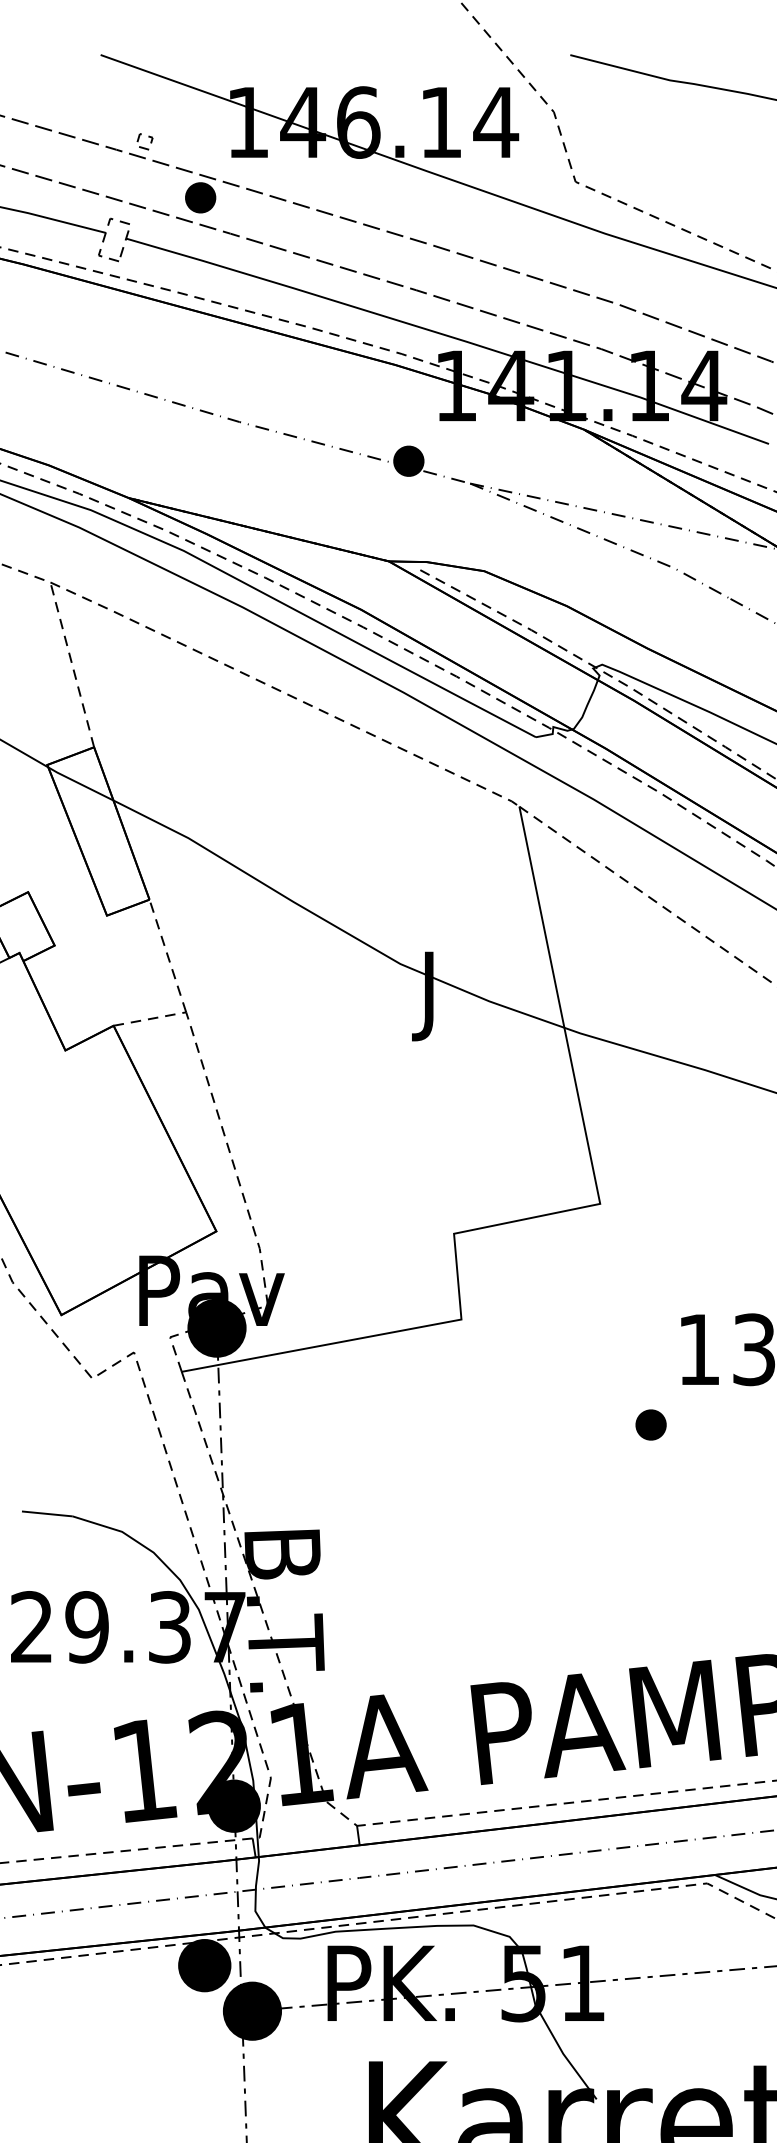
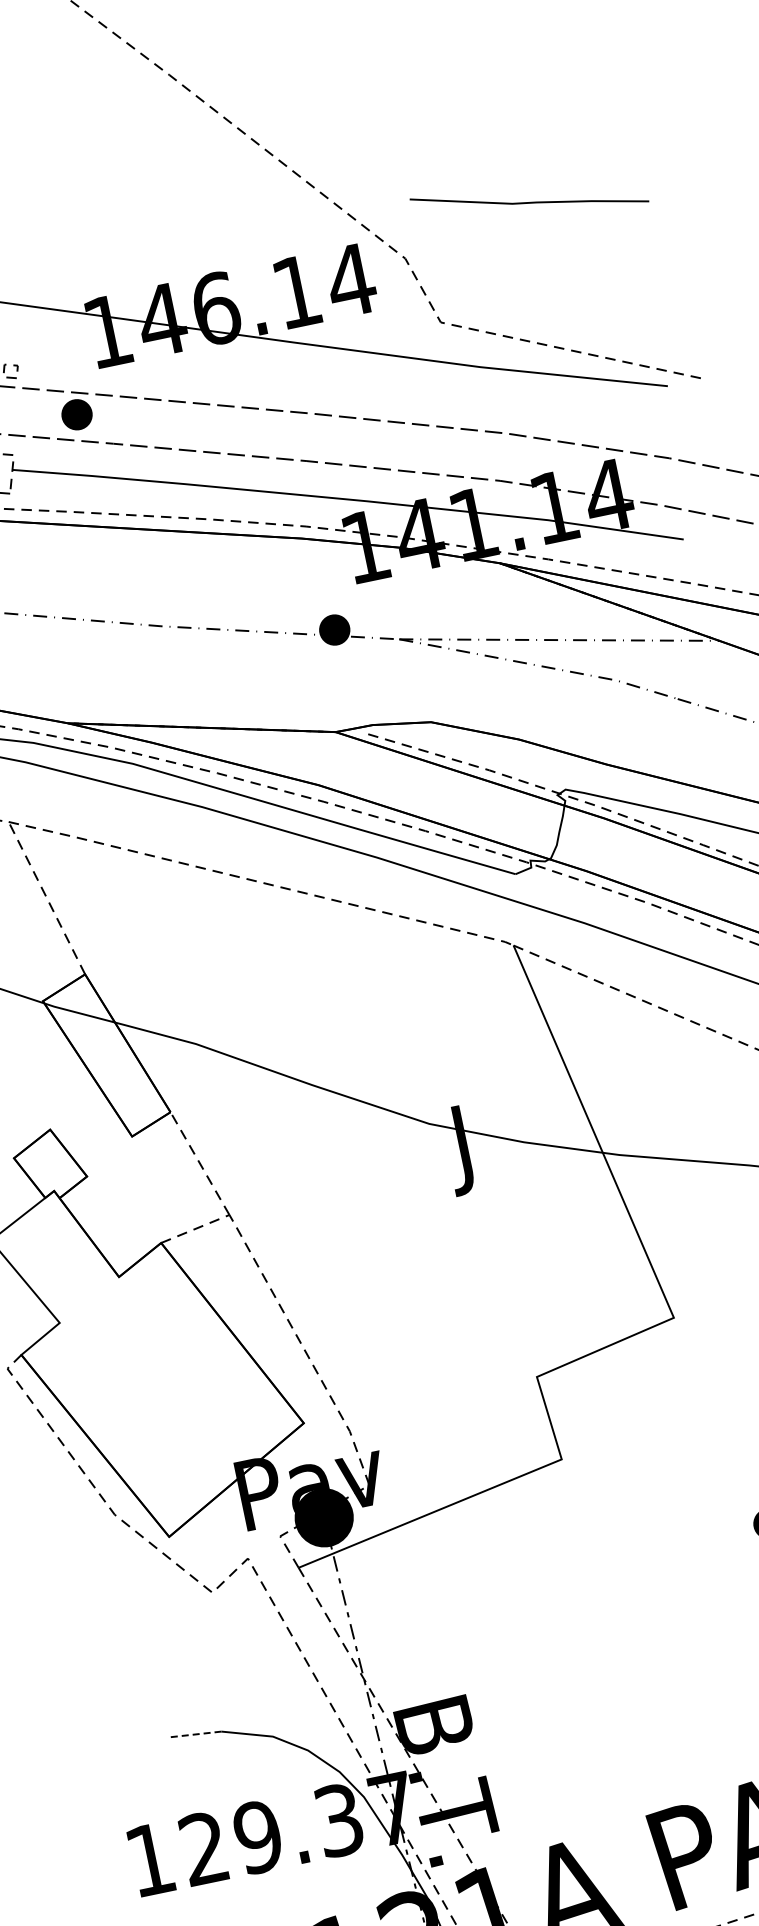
line: (47, 1513) -> (196, 1733), solid -> dashed

